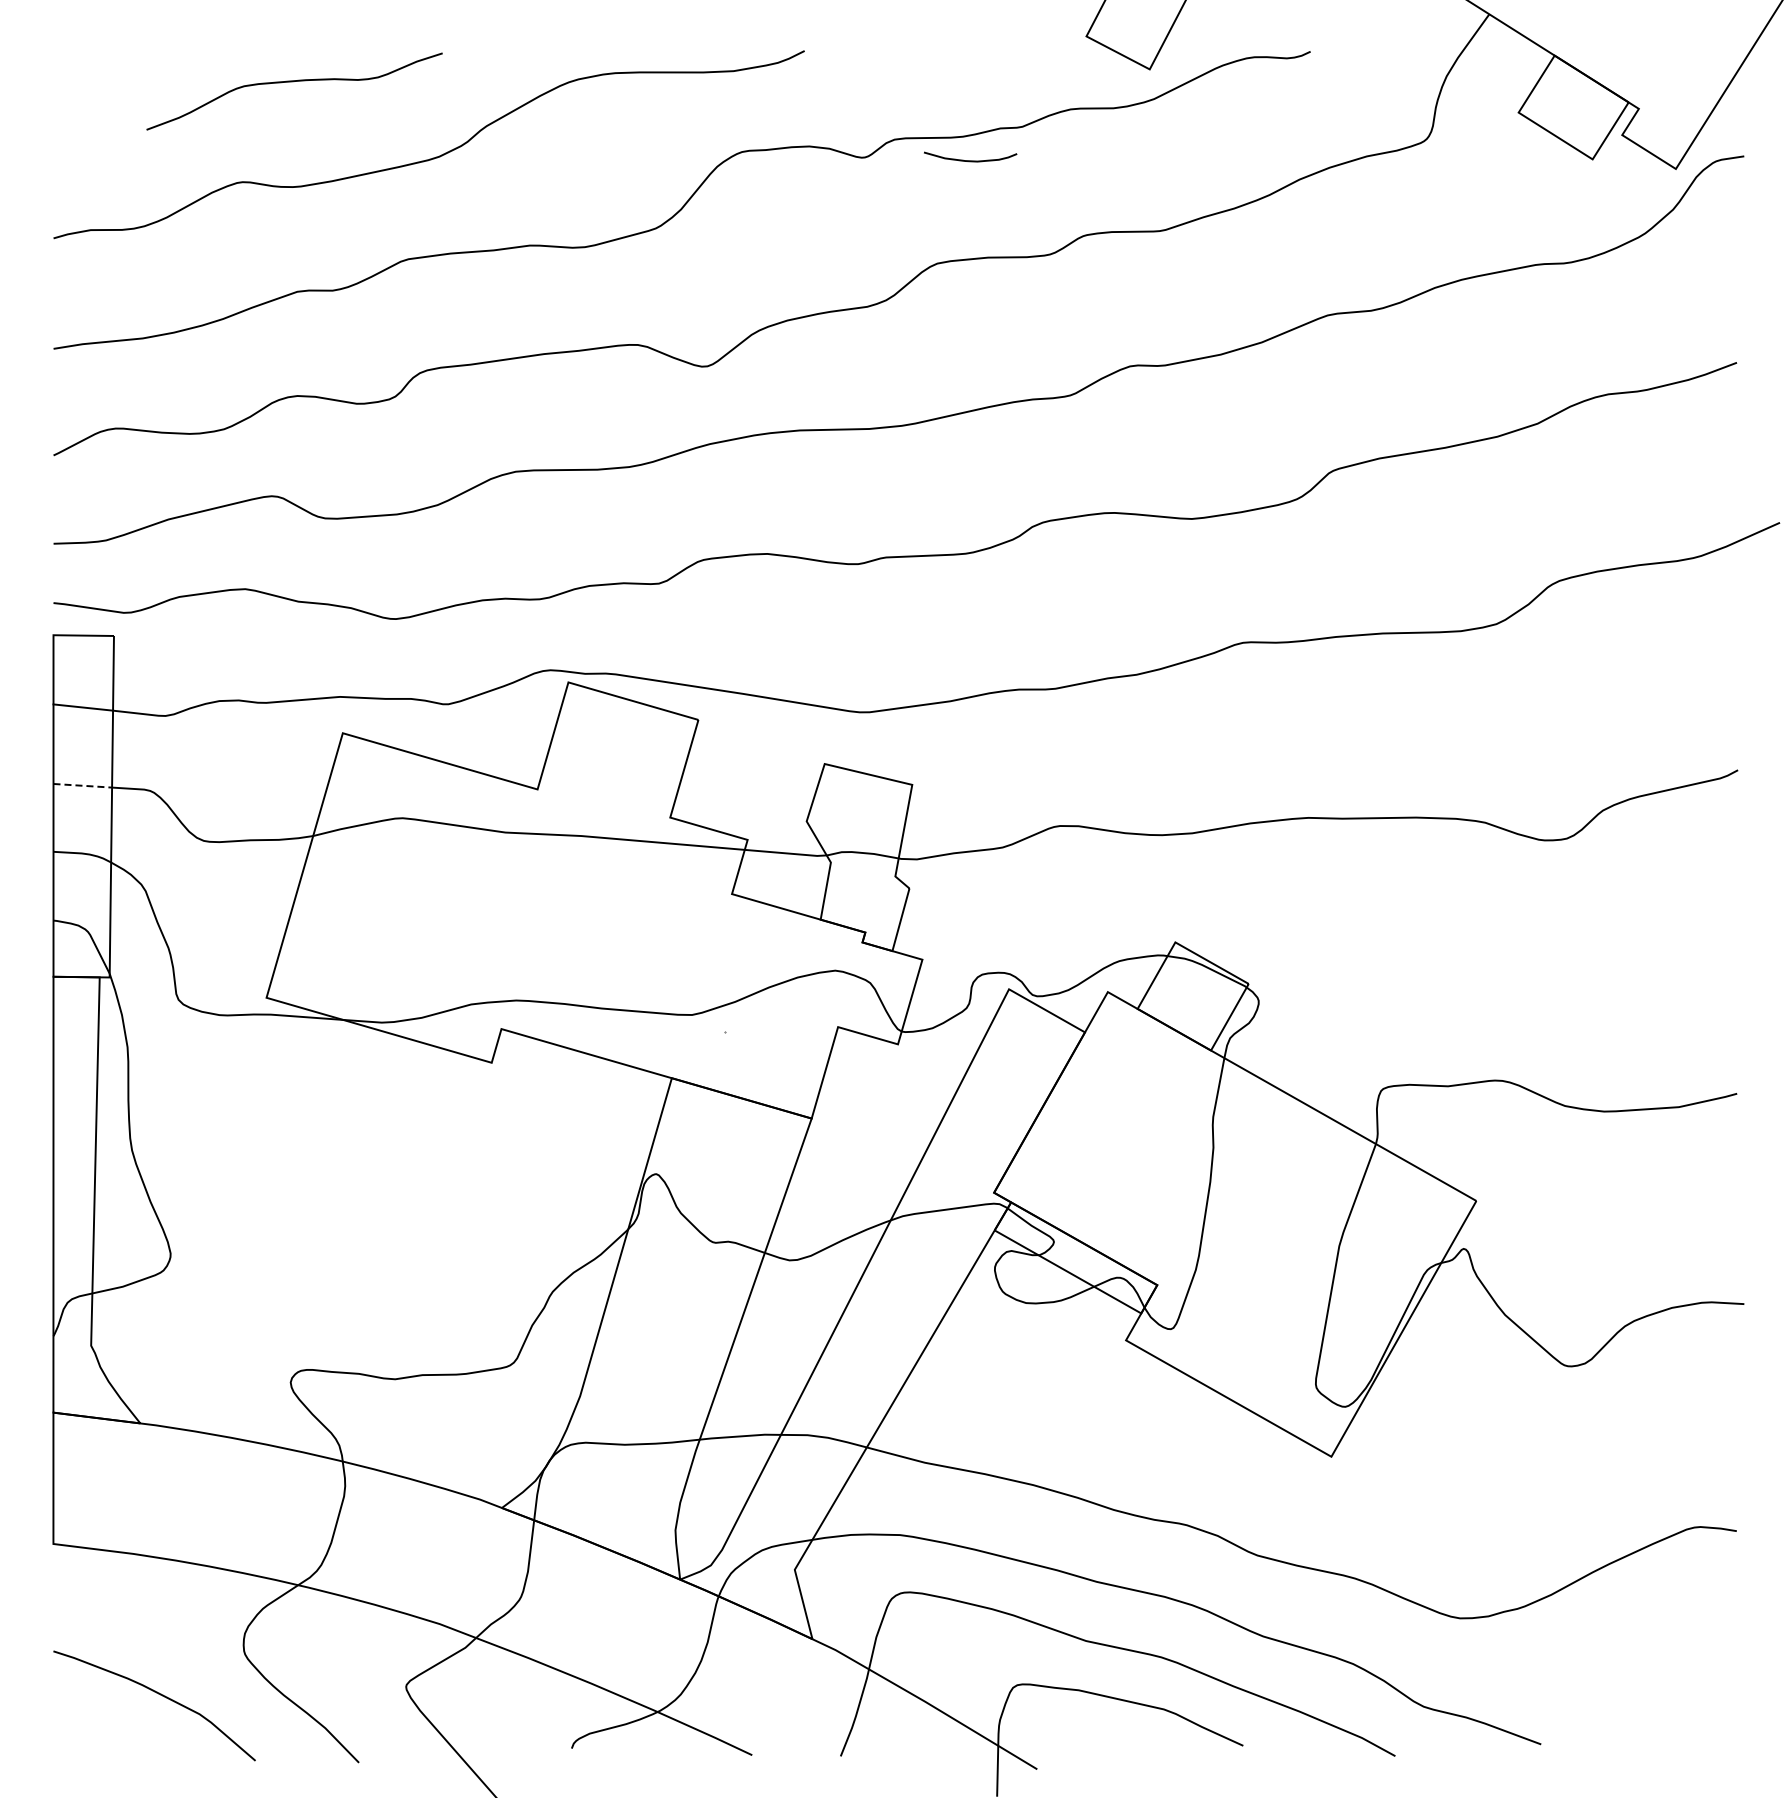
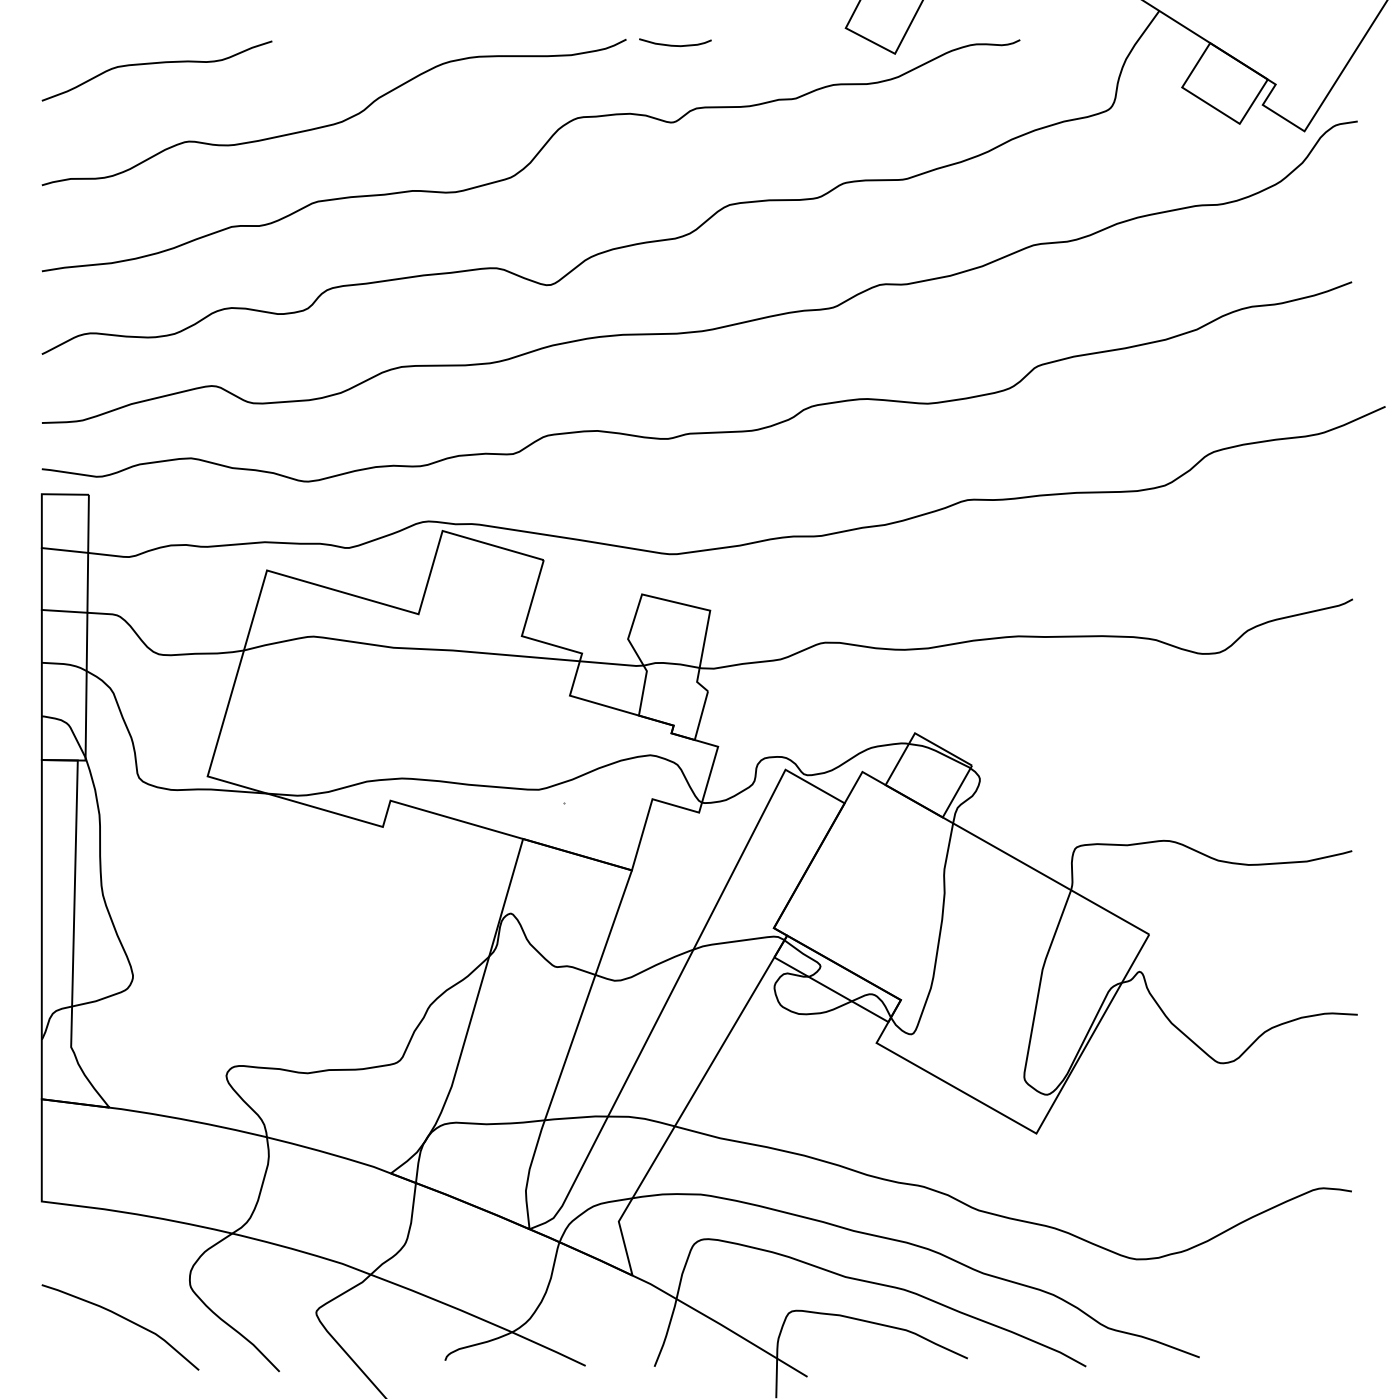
curve: (293, 82) -> (156, 64), moved
curve: (970, 160) -> (675, 45), moved
line: (83, 785) -> (65, 611), dashed -> solid

